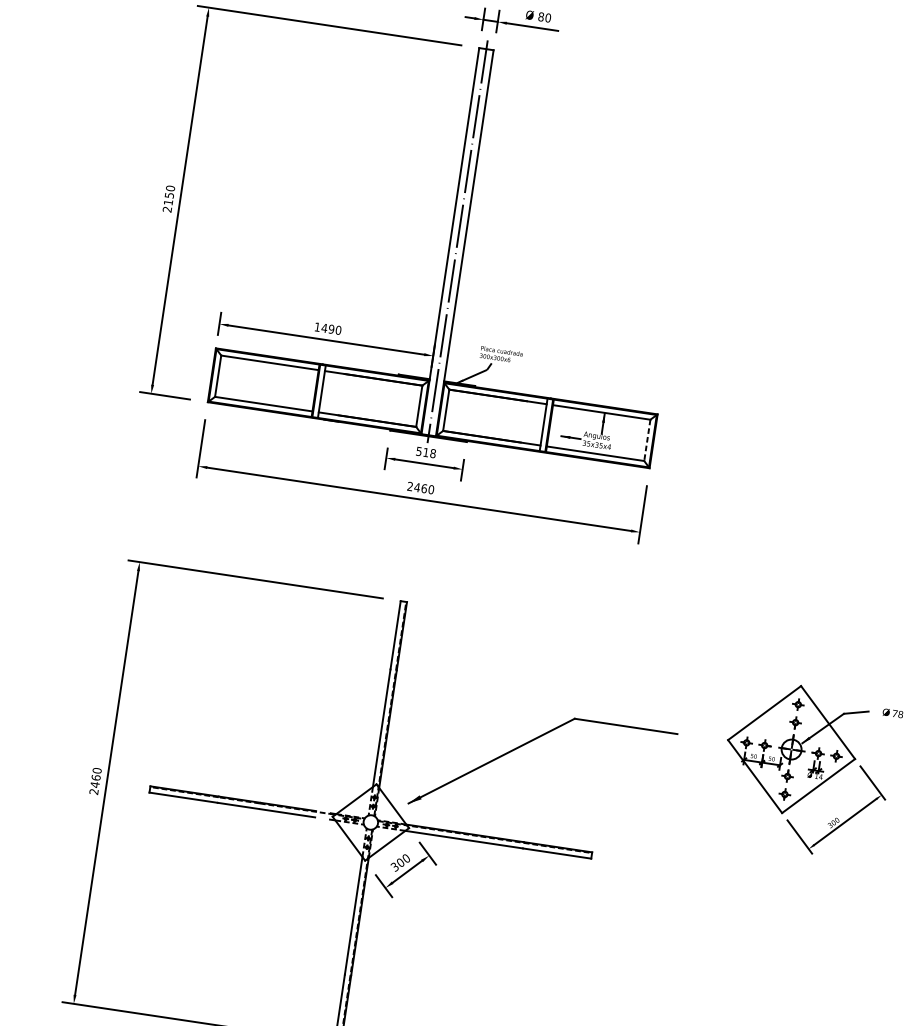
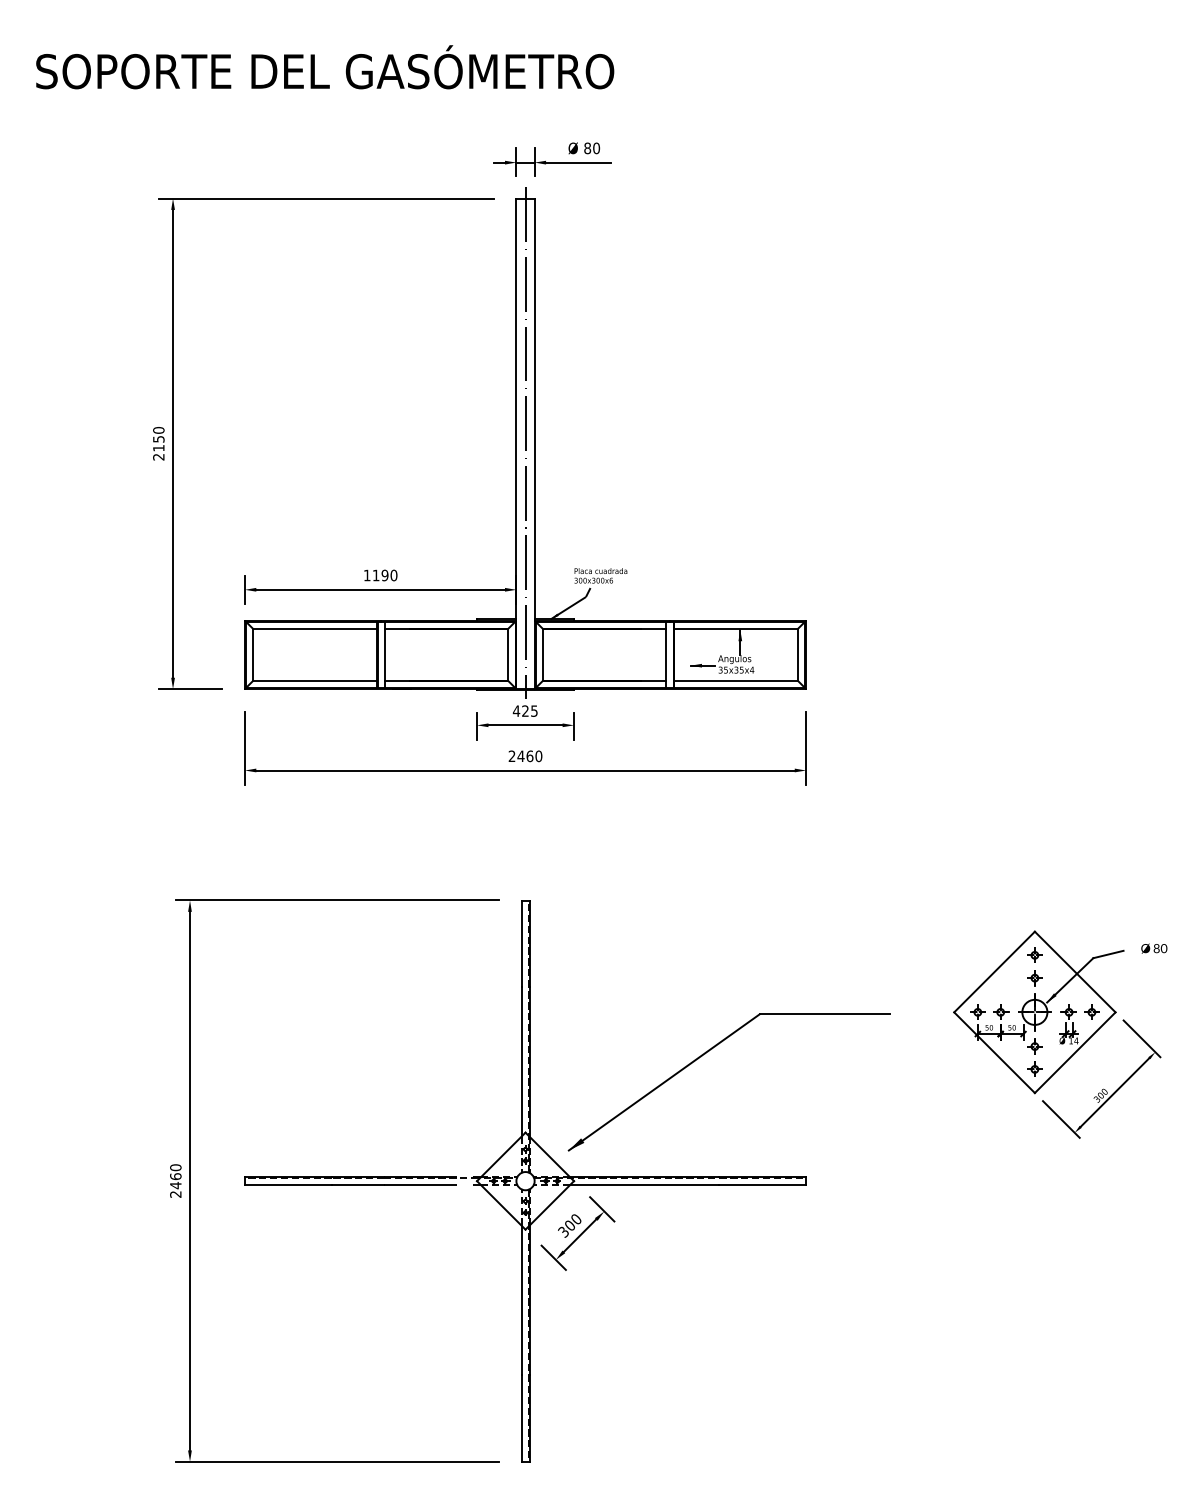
text: (324, 328) -> (375, 575), 1490 -> 1190
line: (647, 440) -> (798, 655), dashed -> solid
text: (425, 451) -> (524, 710), 518 -> 425
text: (897, 714) -> (1160, 948), 78 -> 80

